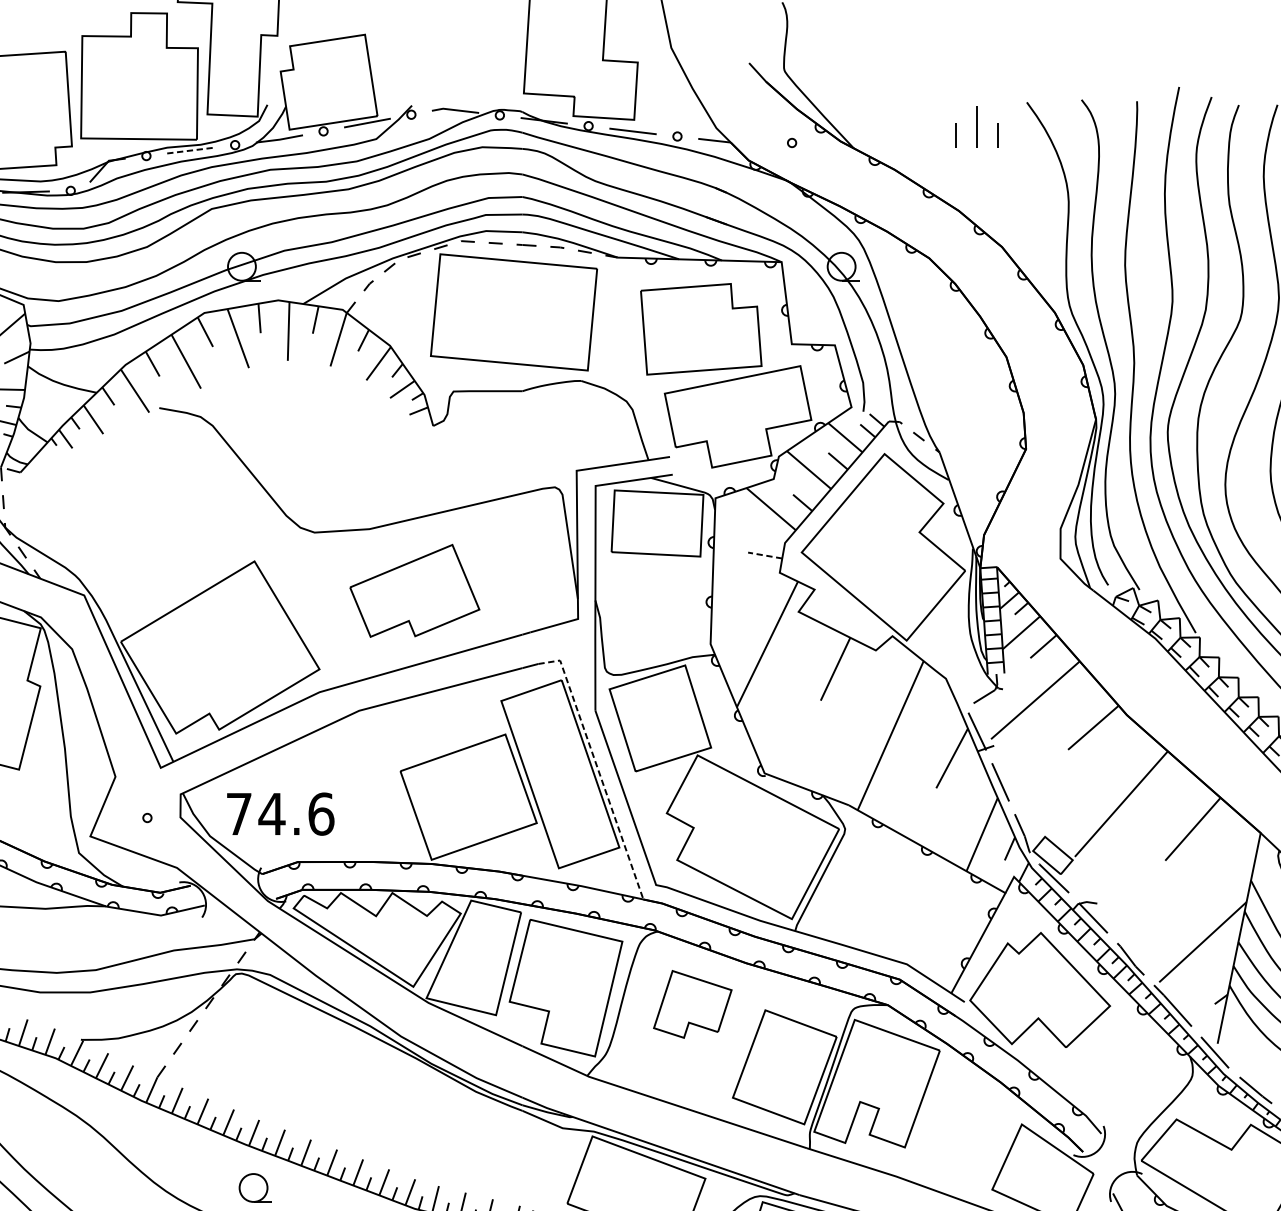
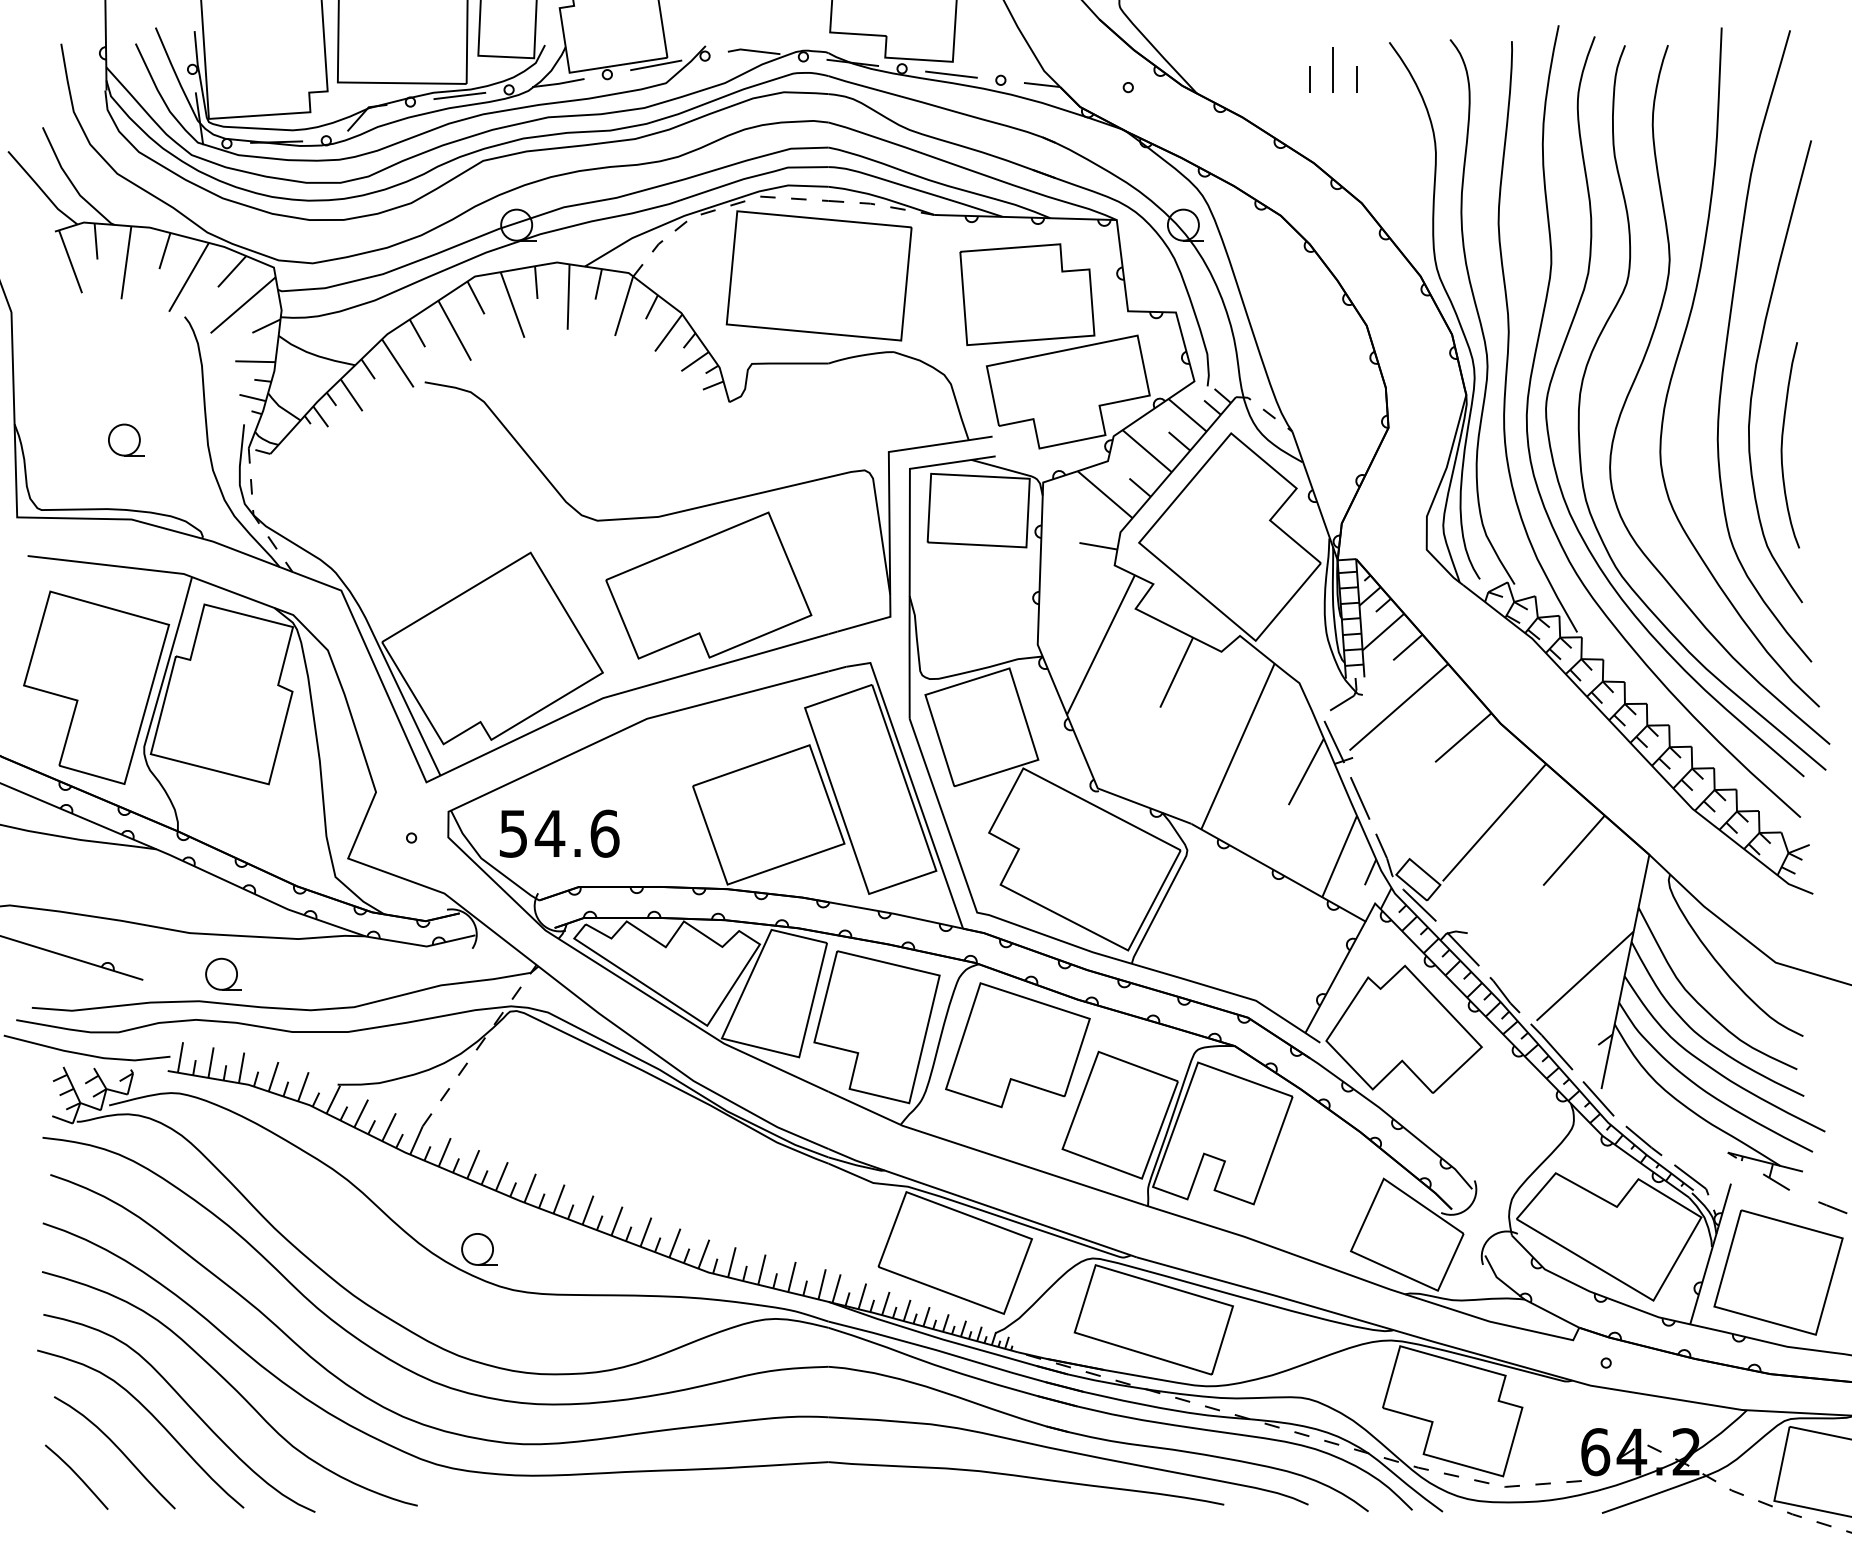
line: (190, 150) -> (459, 95), dashed -> solid
line: (764, 555) -> (1097, 546), dashed -> solid
part: (414, 590) -> (708, 585), size x1.43
line: (597, 768) -> (912, 783), dashed -> solid
text: (239, 813) -> (513, 833), 74.6 -> 54.6
part: (692, 1004) -> (1017, 1045), size x1.67
part: (255, 1188) -> (479, 1249), moved

